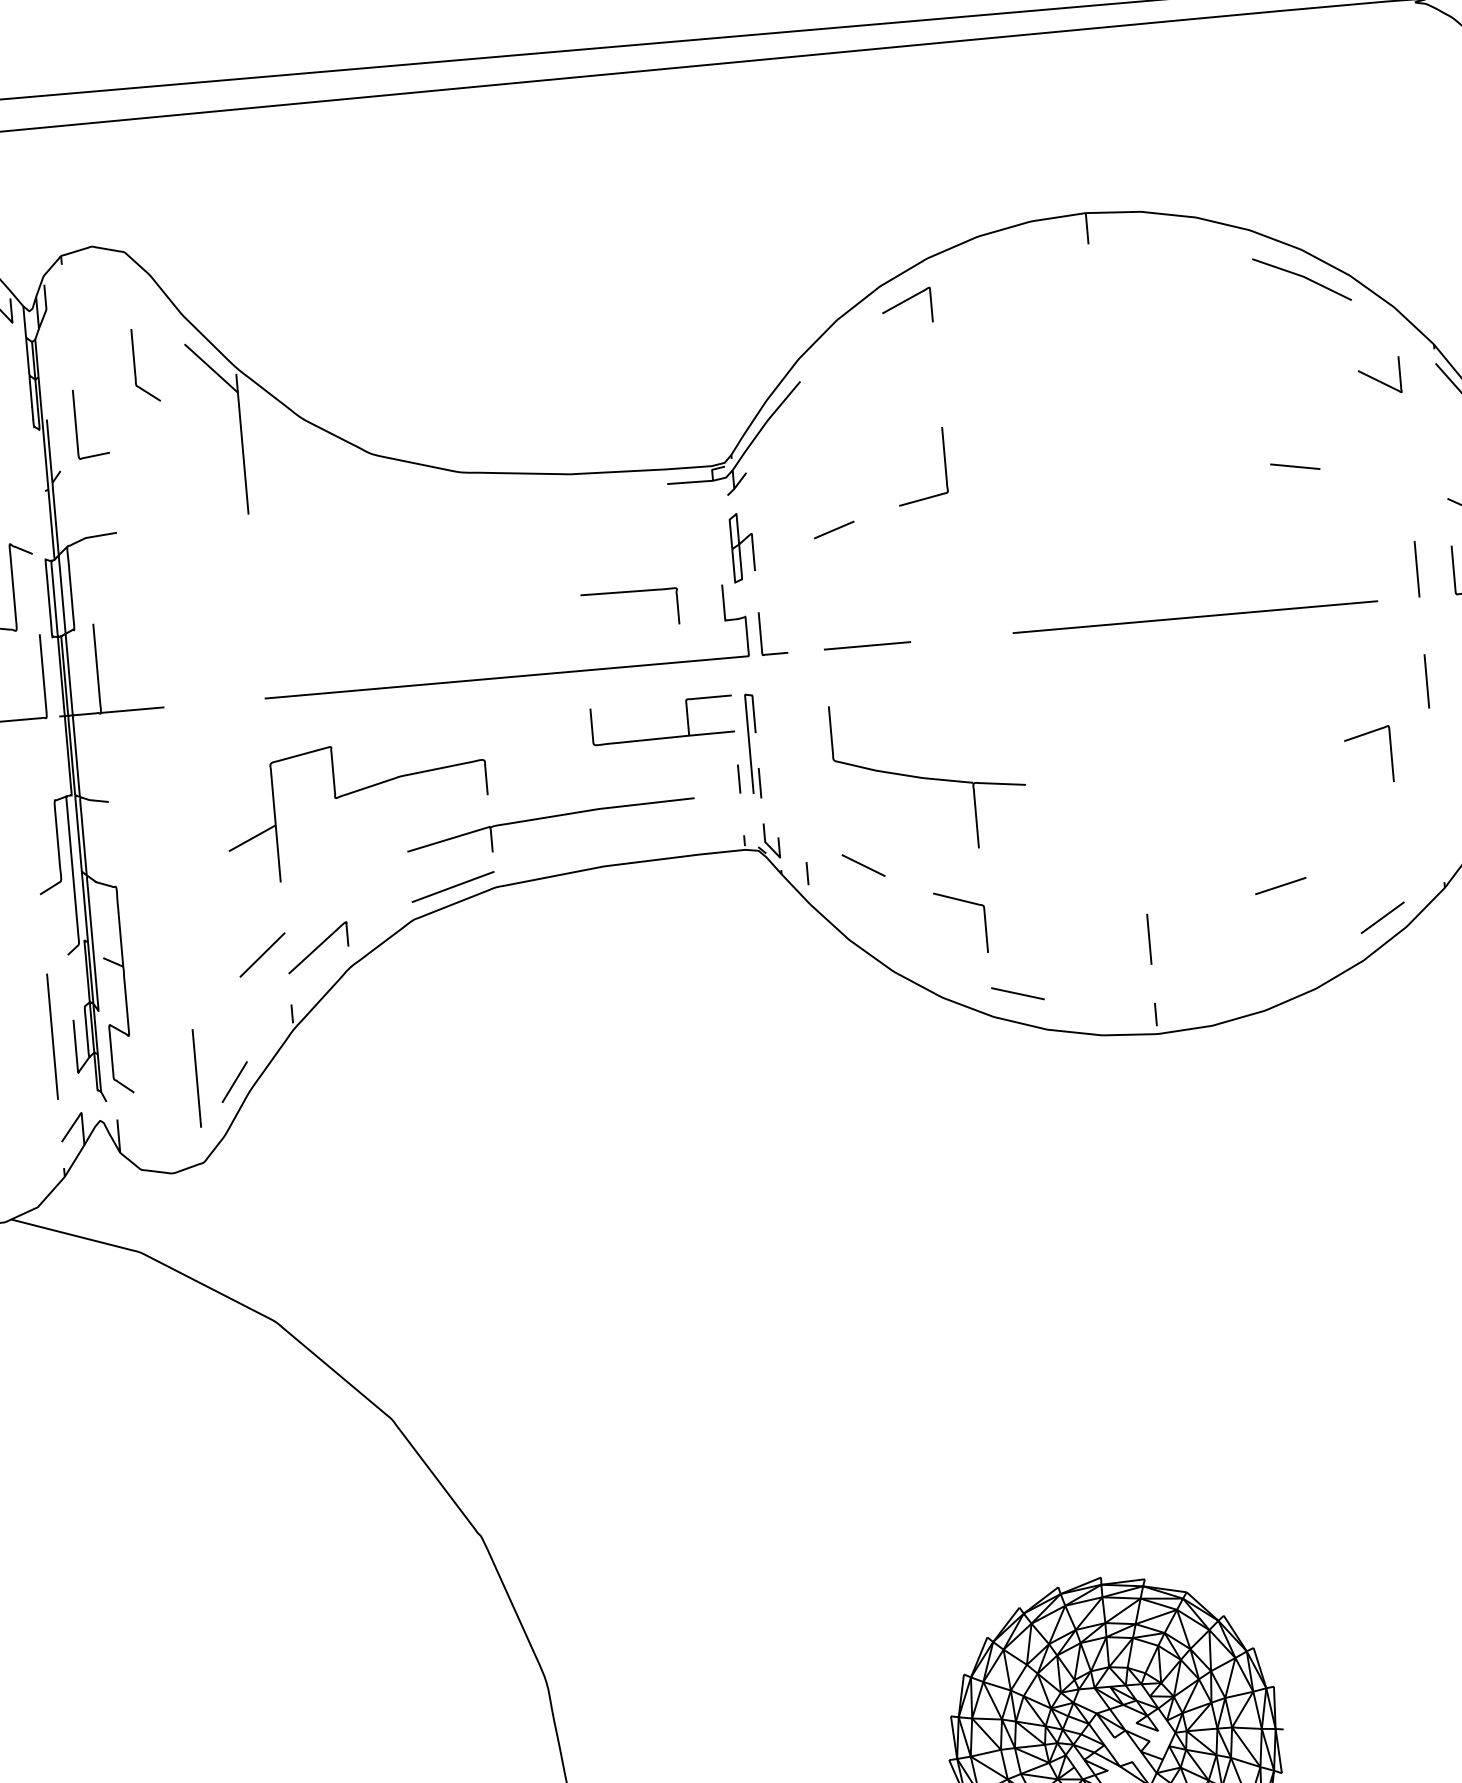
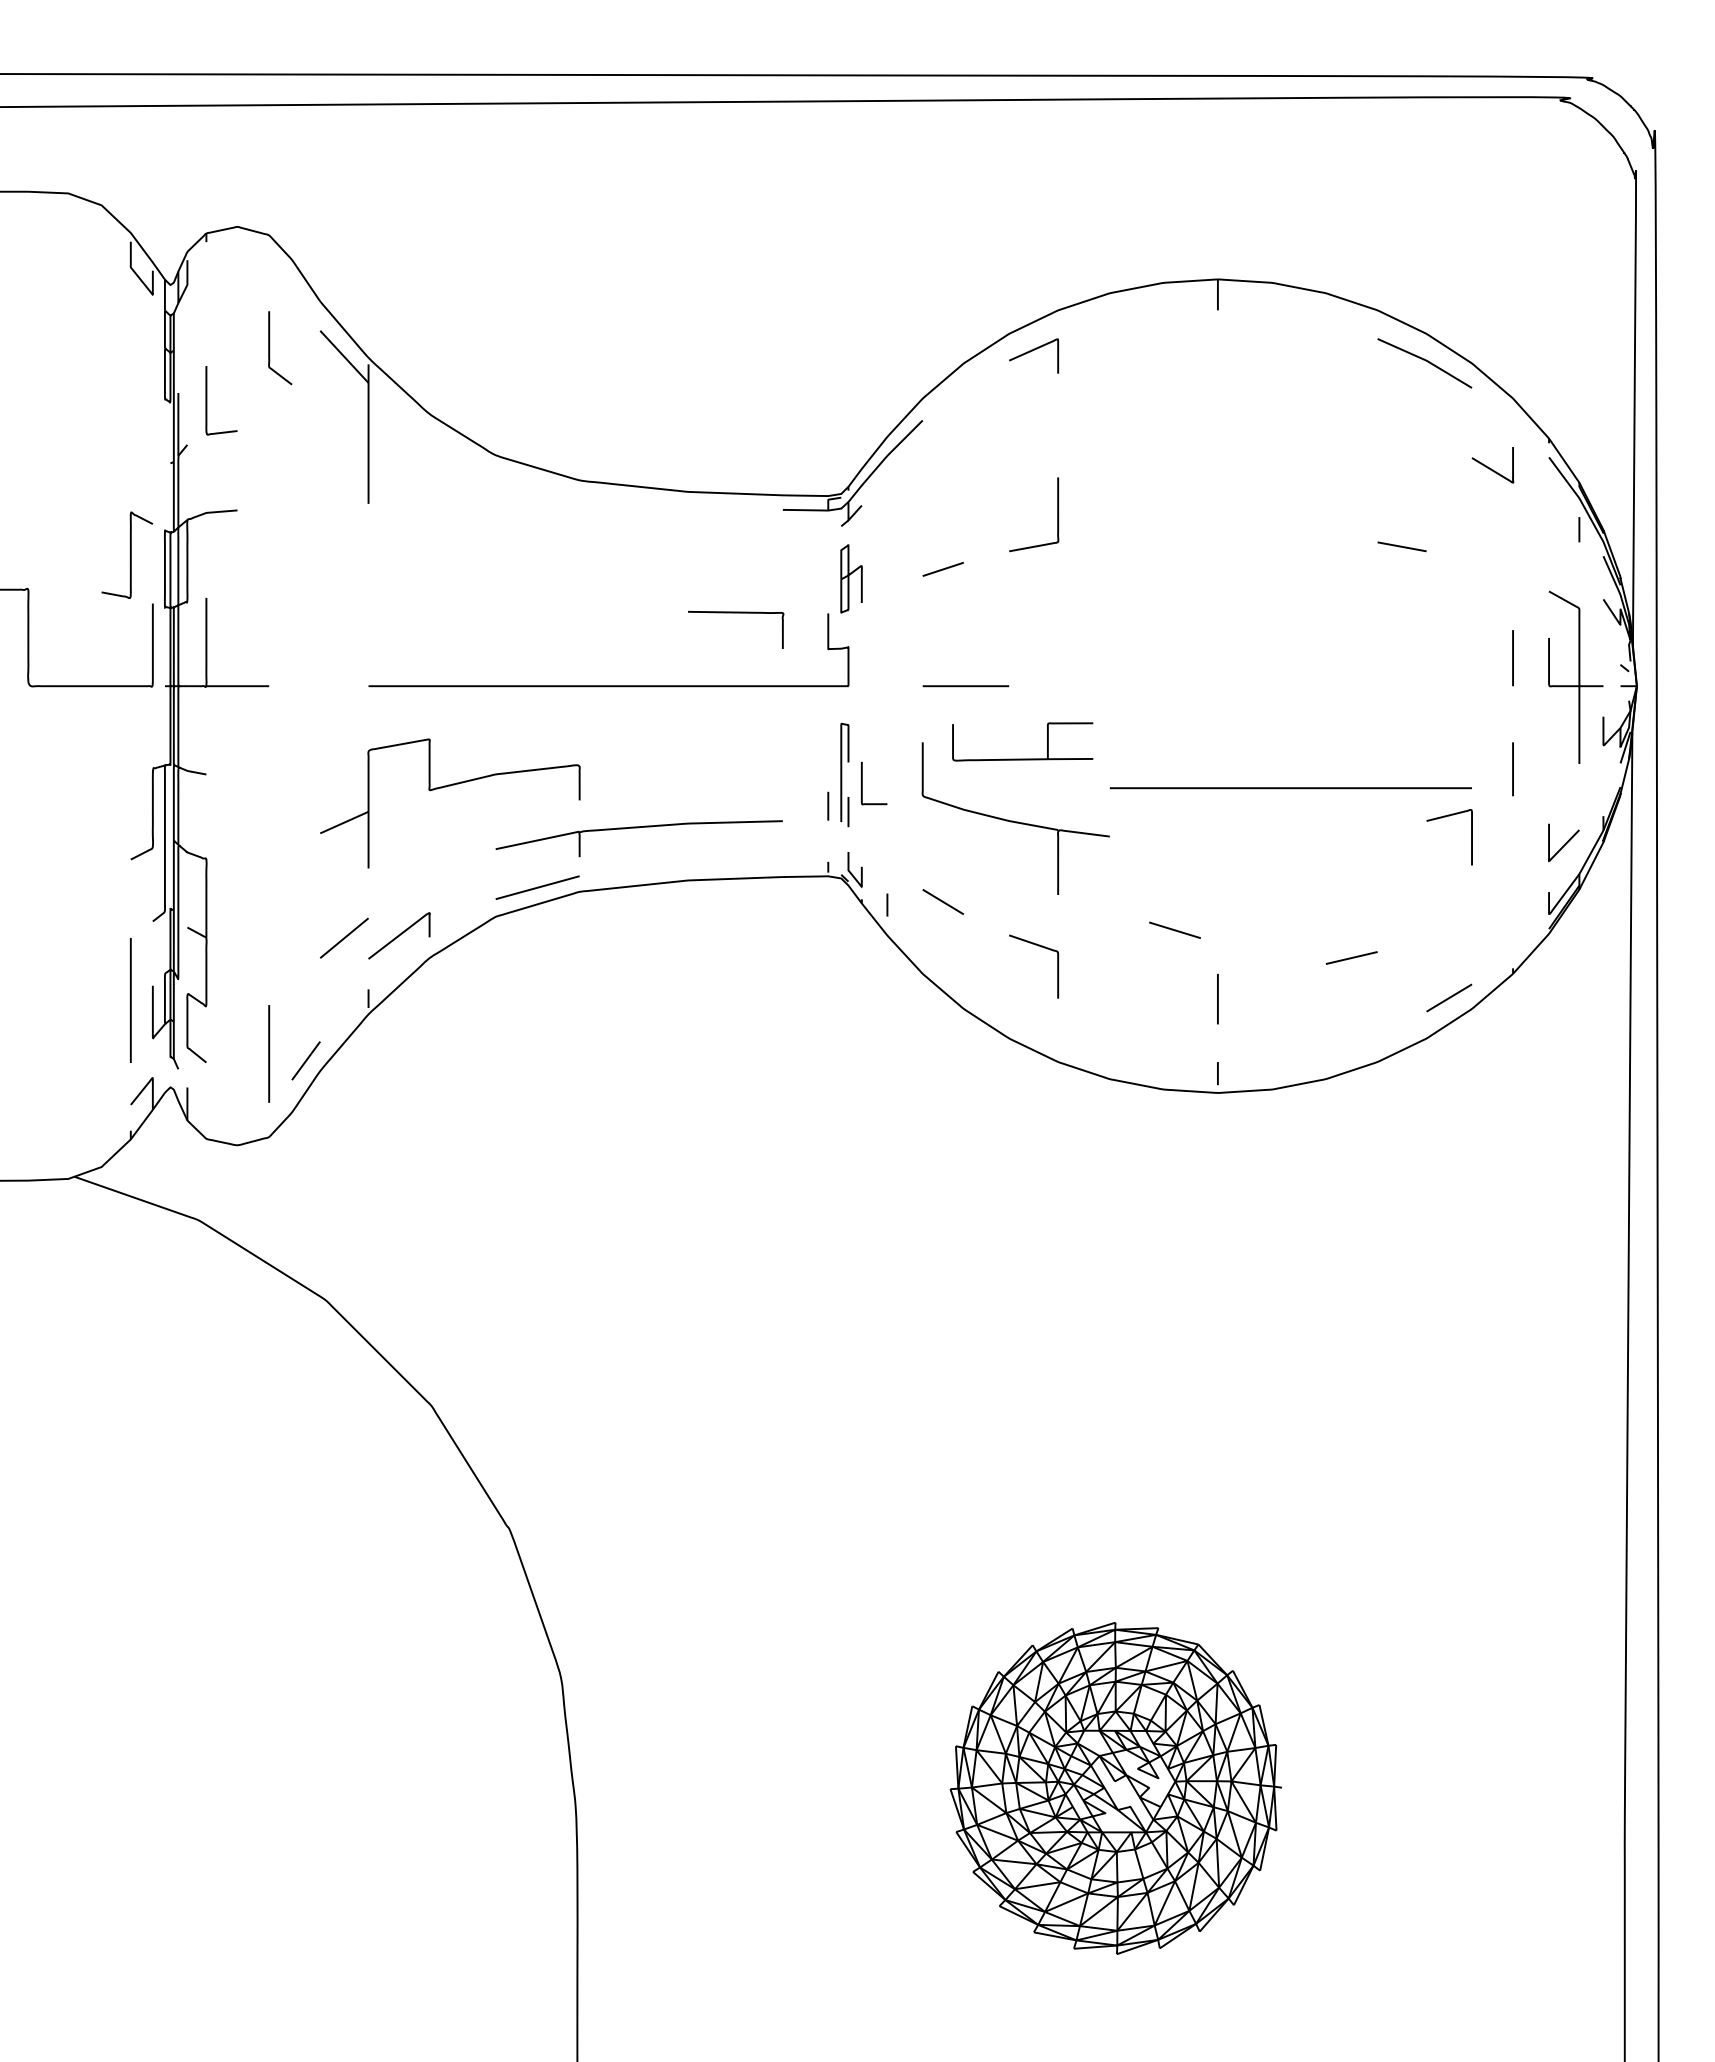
line: (1194, 617) -> (1290, 788), moved
curve: (761, 634) -> (862, 783), moved
part: (663, 737) -> (1022, 758), moved
line: (1017, 992) -> (1174, 929), moved

